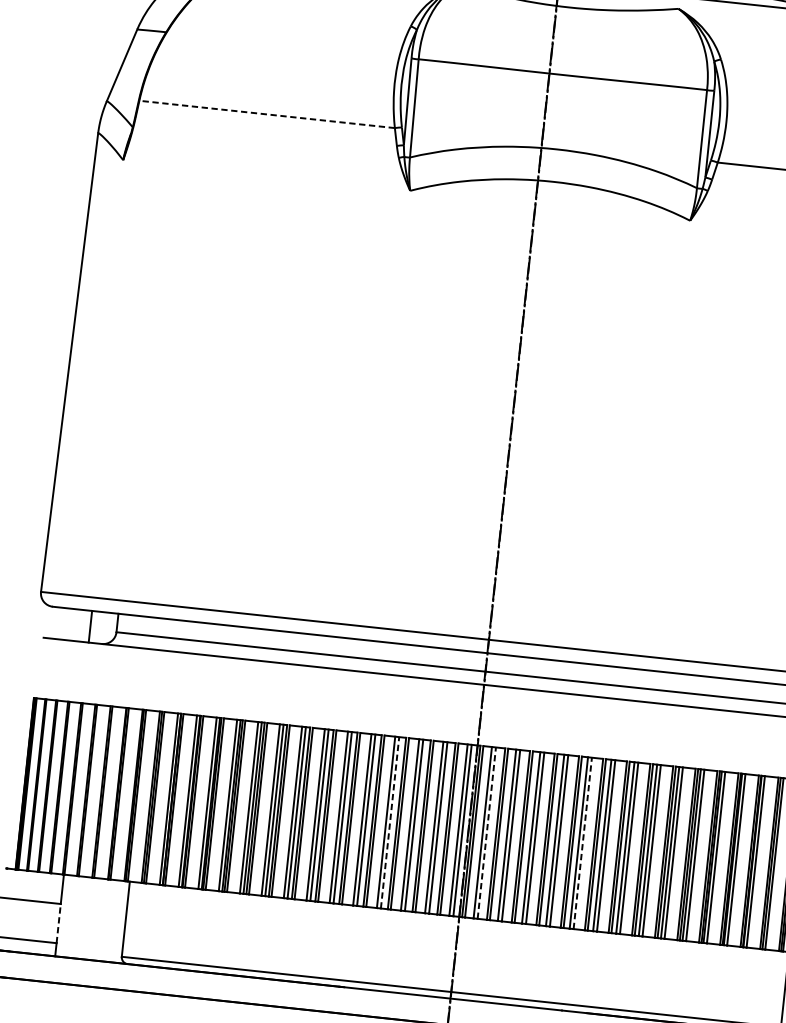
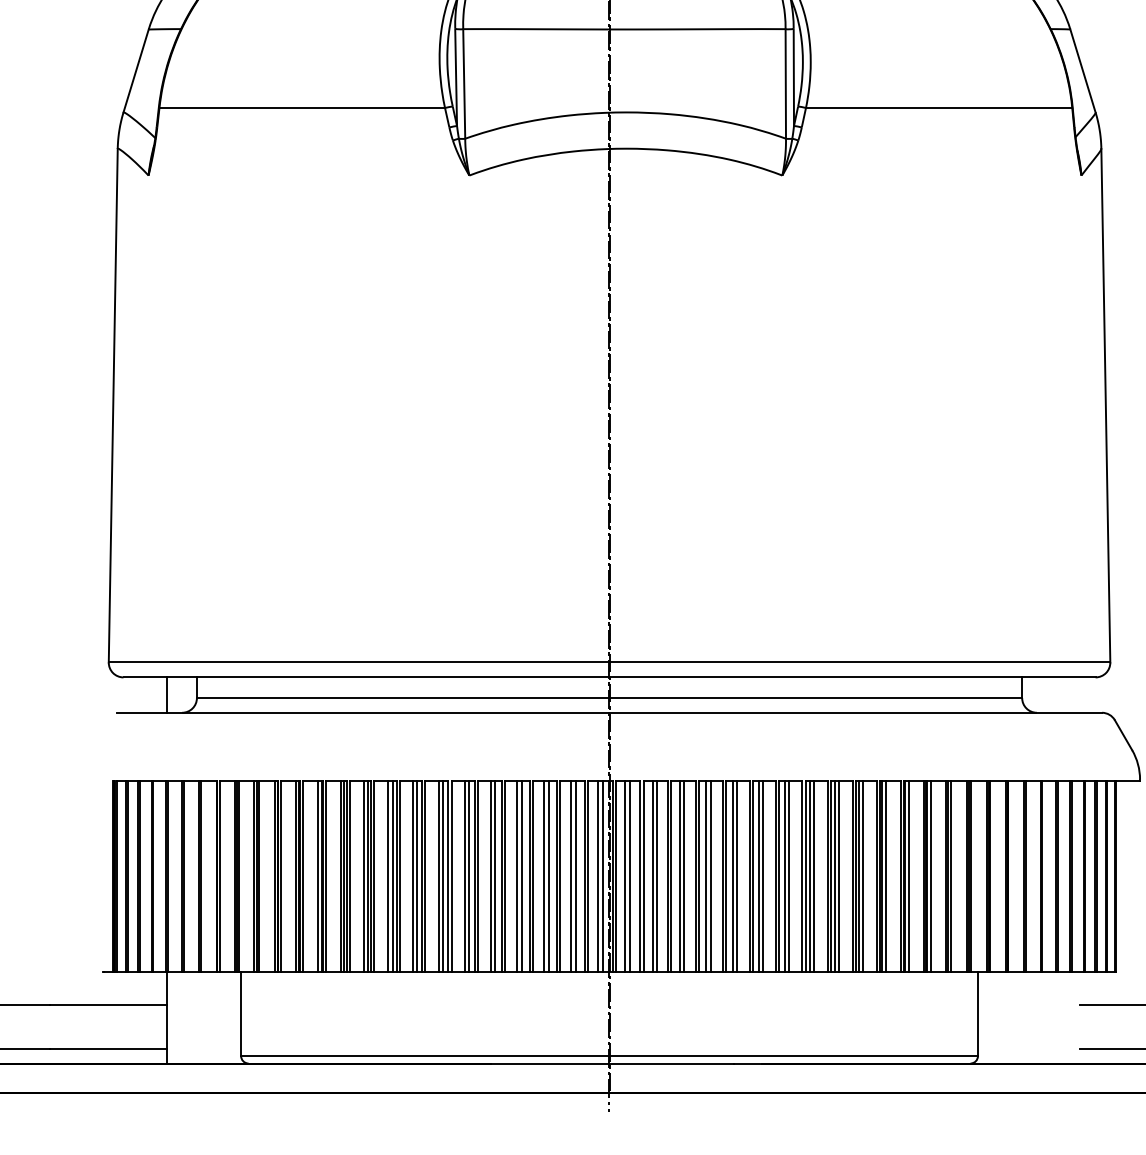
line: (267, 114) -> (302, 108), dashed -> solid
line: (389, 822) -> (521, 876), dashed -> solid
line: (486, 833) -> (629, 876), dashed -> solid
line: (583, 843) -> (737, 876), dashed -> solid
line: (58, 923) -> (167, 1026), dashed -> solid

